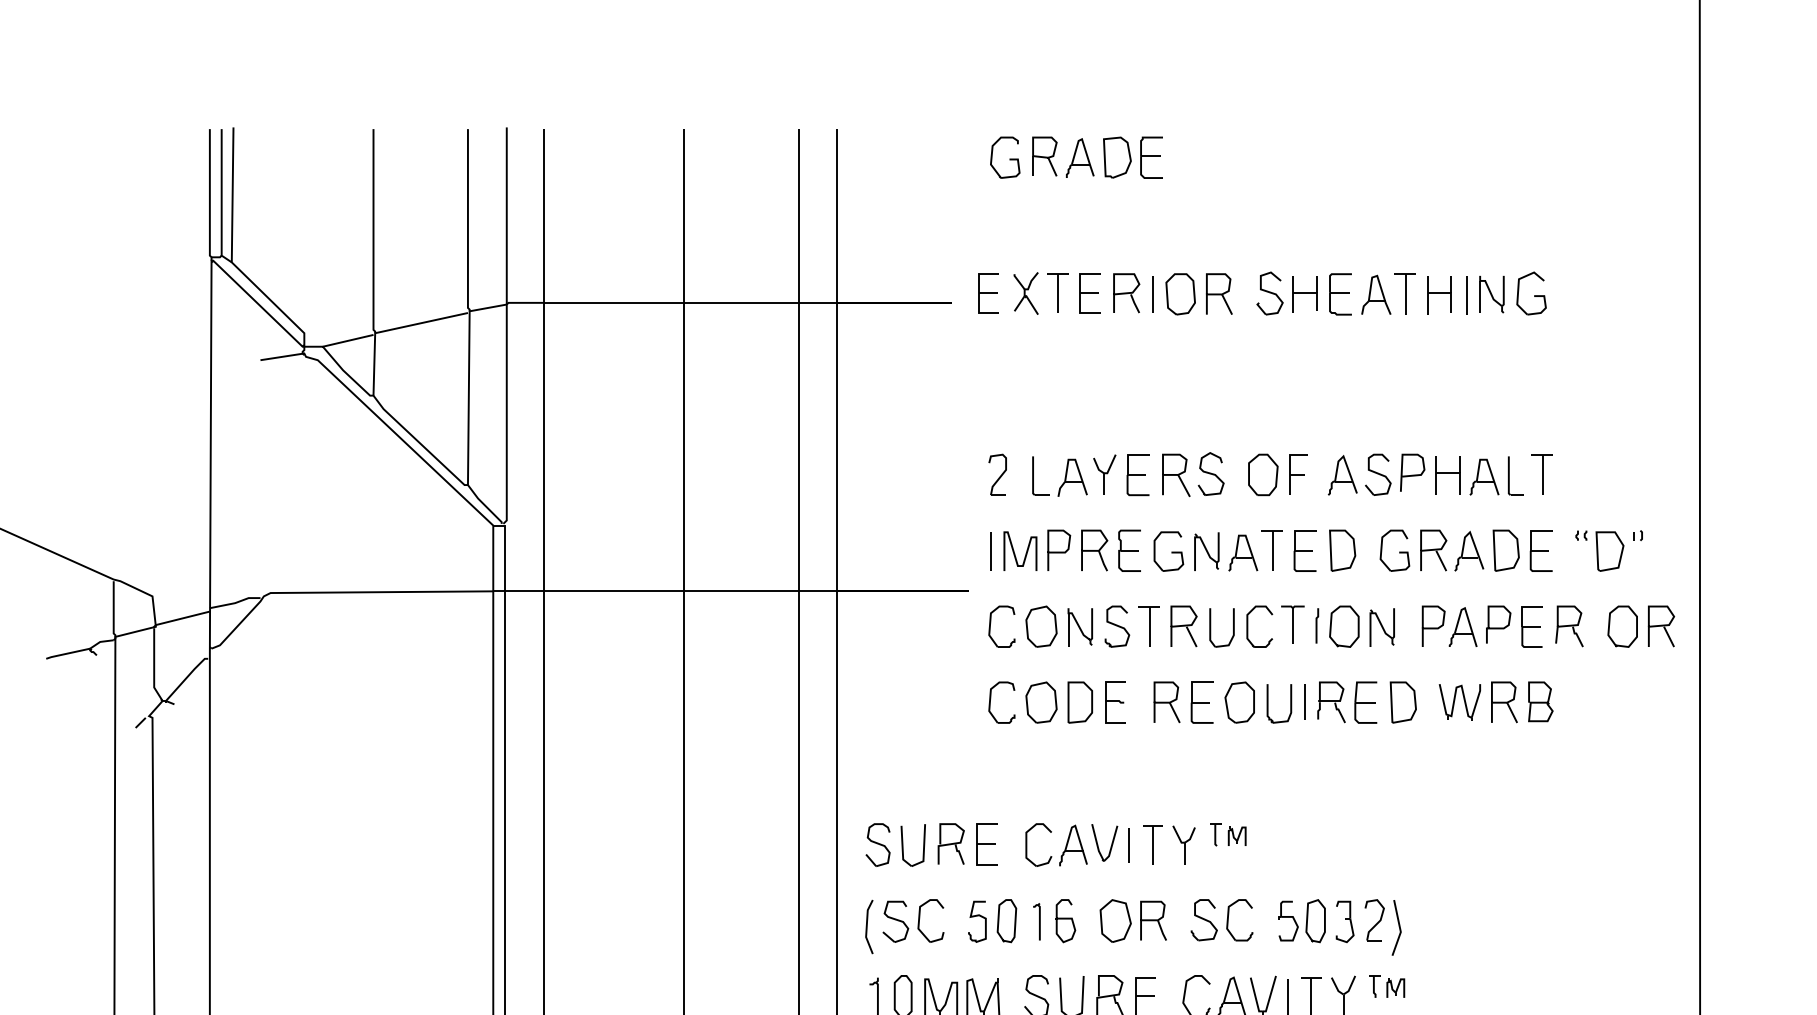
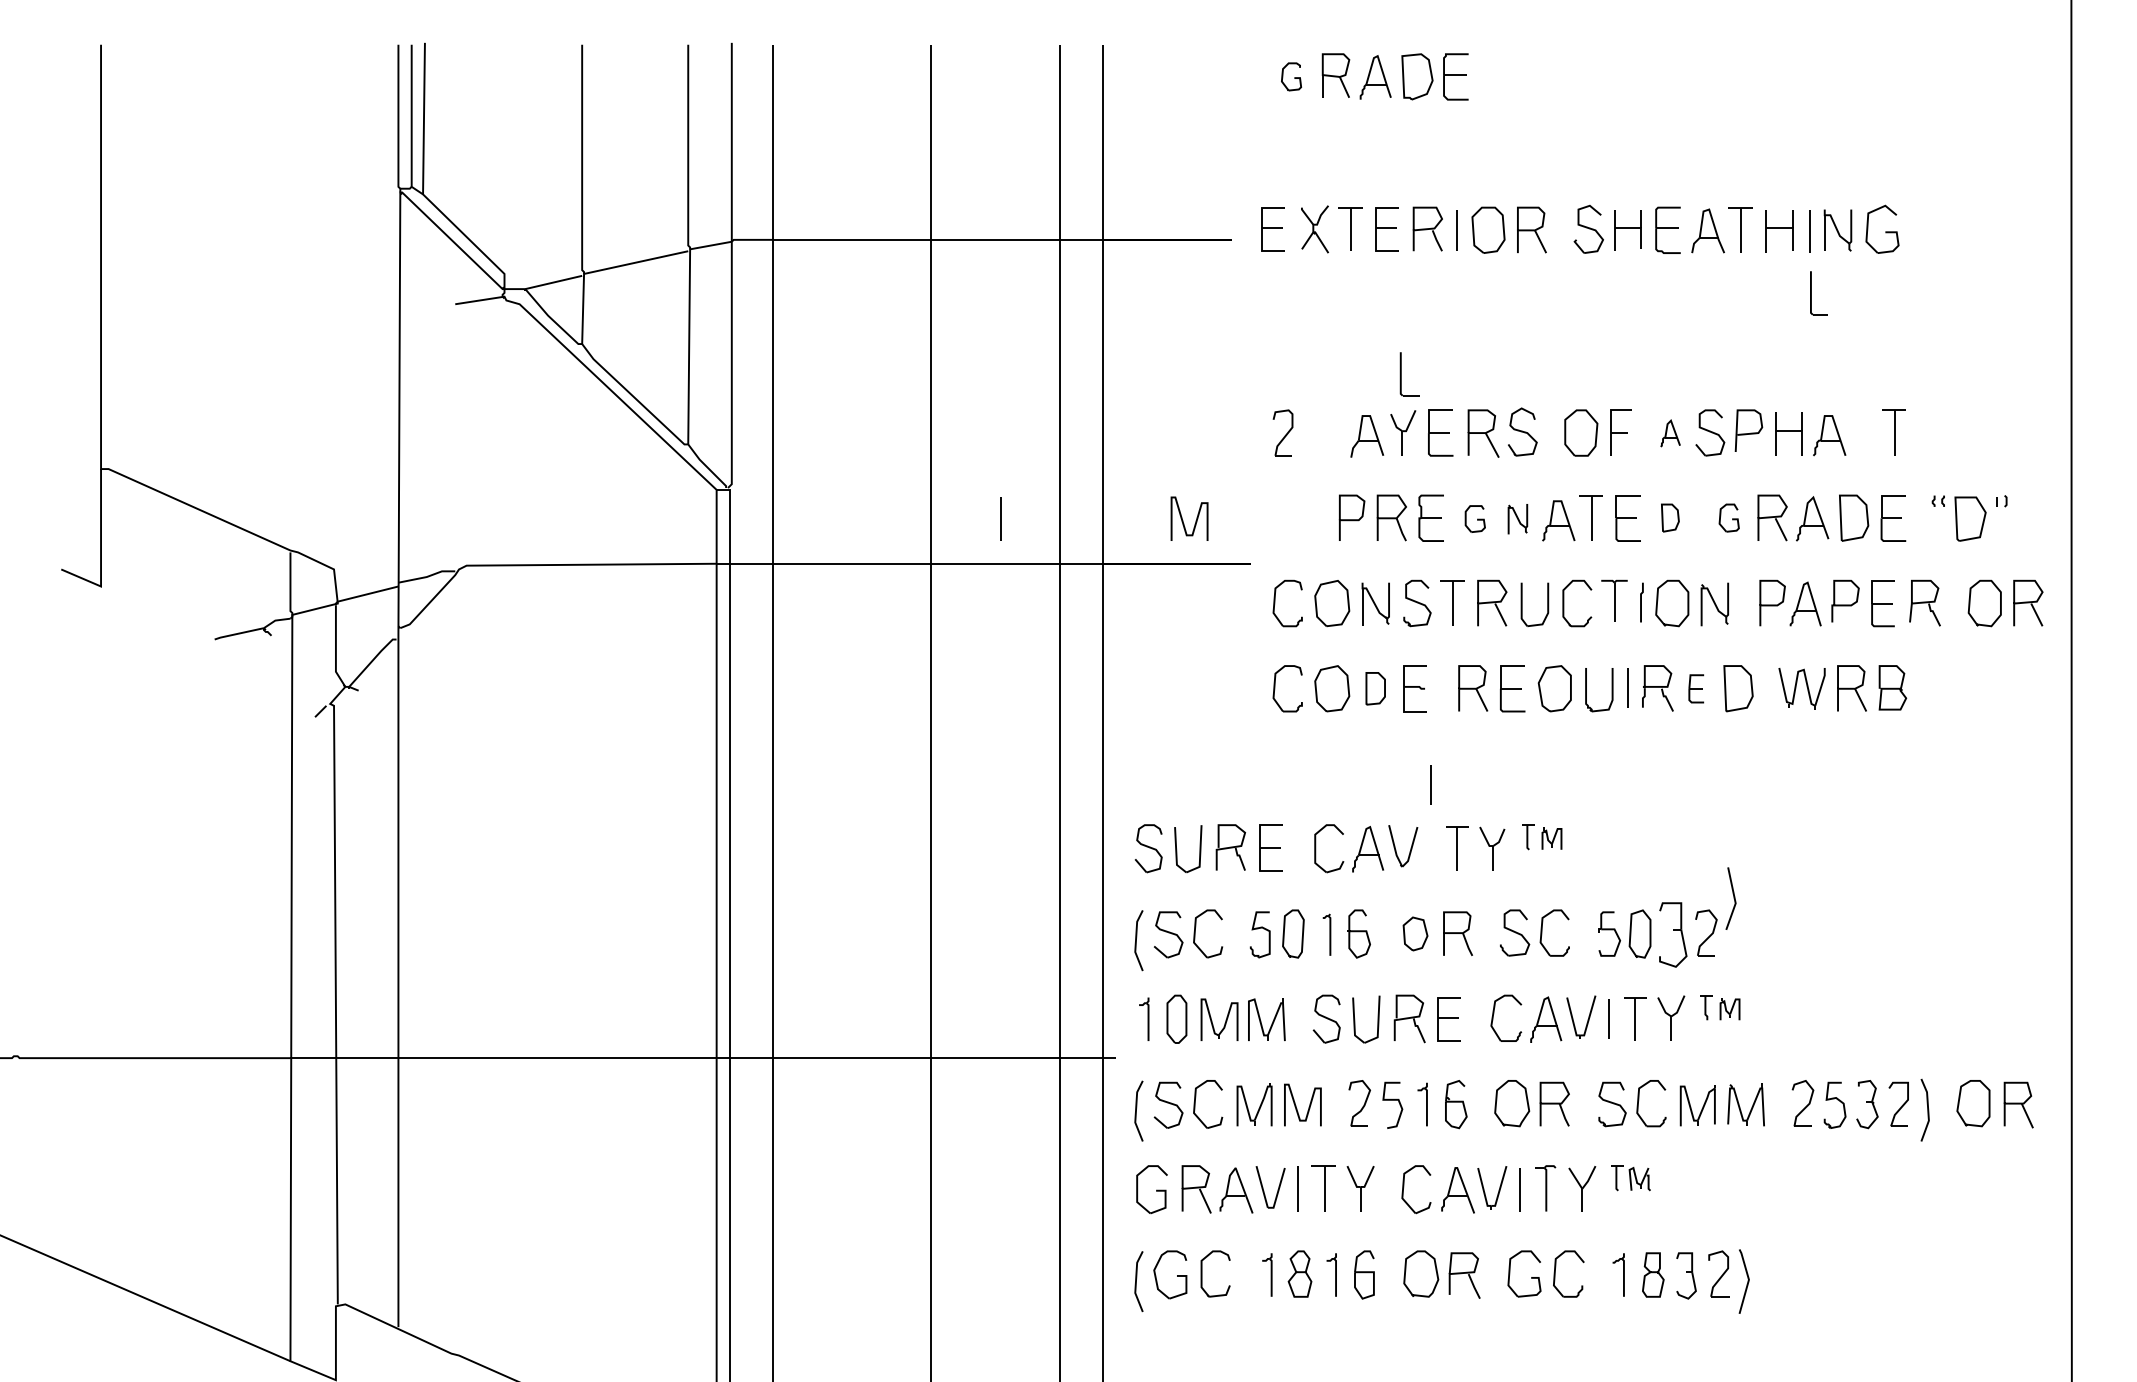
part: (1005, 157) -> (1291, 76), size x0.6
part: (1342, 475) -> (1670, 433), size x0.6
part: (1033, 476) -> (1401, 374), moved
part: (1509, 476) -> (1811, 293), moved
part: (1342, 550) -> (1670, 517), size x0.6
part: (1395, 550) -> (1729, 517), size x0.6
line: (990, 551) -> (1000, 518), moved
part: (1169, 551) -> (1475, 518), size x0.6
part: (1206, 551) -> (1517, 518), size x0.7
curve: (1015, 552) -> (1183, 520), moved
part: (1080, 702) -> (1375, 688), size x0.7
part: (1365, 702) -> (1696, 688), size x0.6
line: (1129, 844) -> (1430, 784), moved
part: (1115, 920) -> (1415, 933), size x0.7
part: (1344, 921) -> (1672, 934), size x1.4
line: (1398, 927) -> (1733, 898), moved

